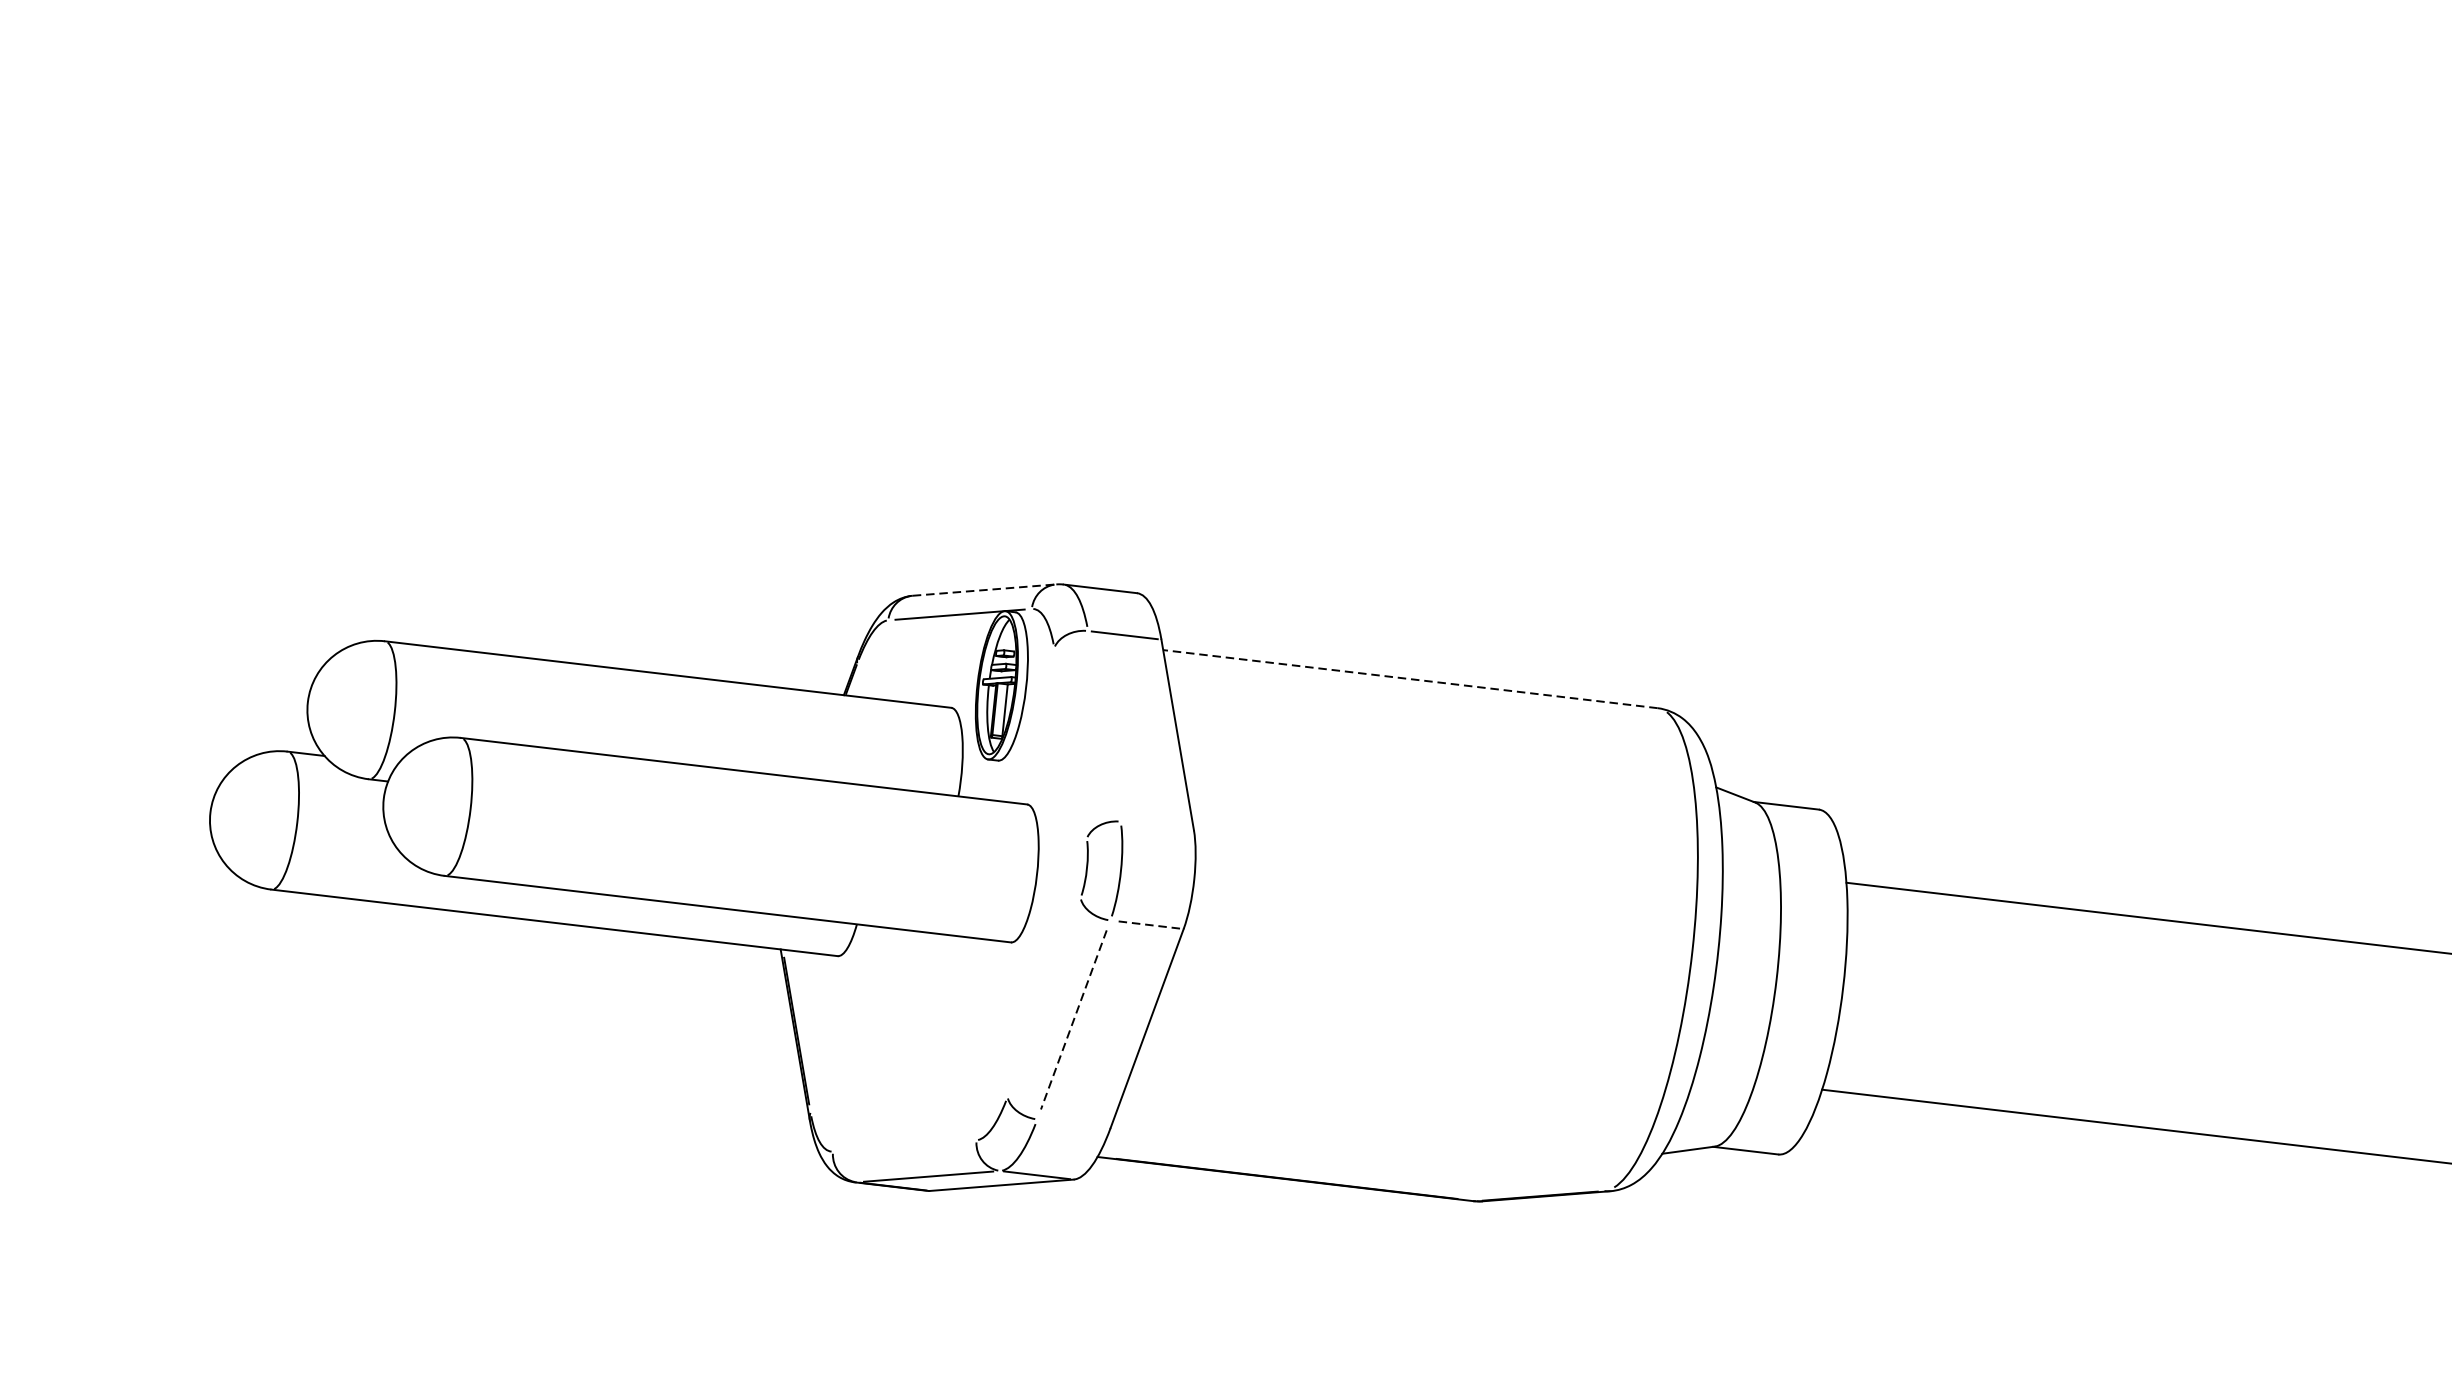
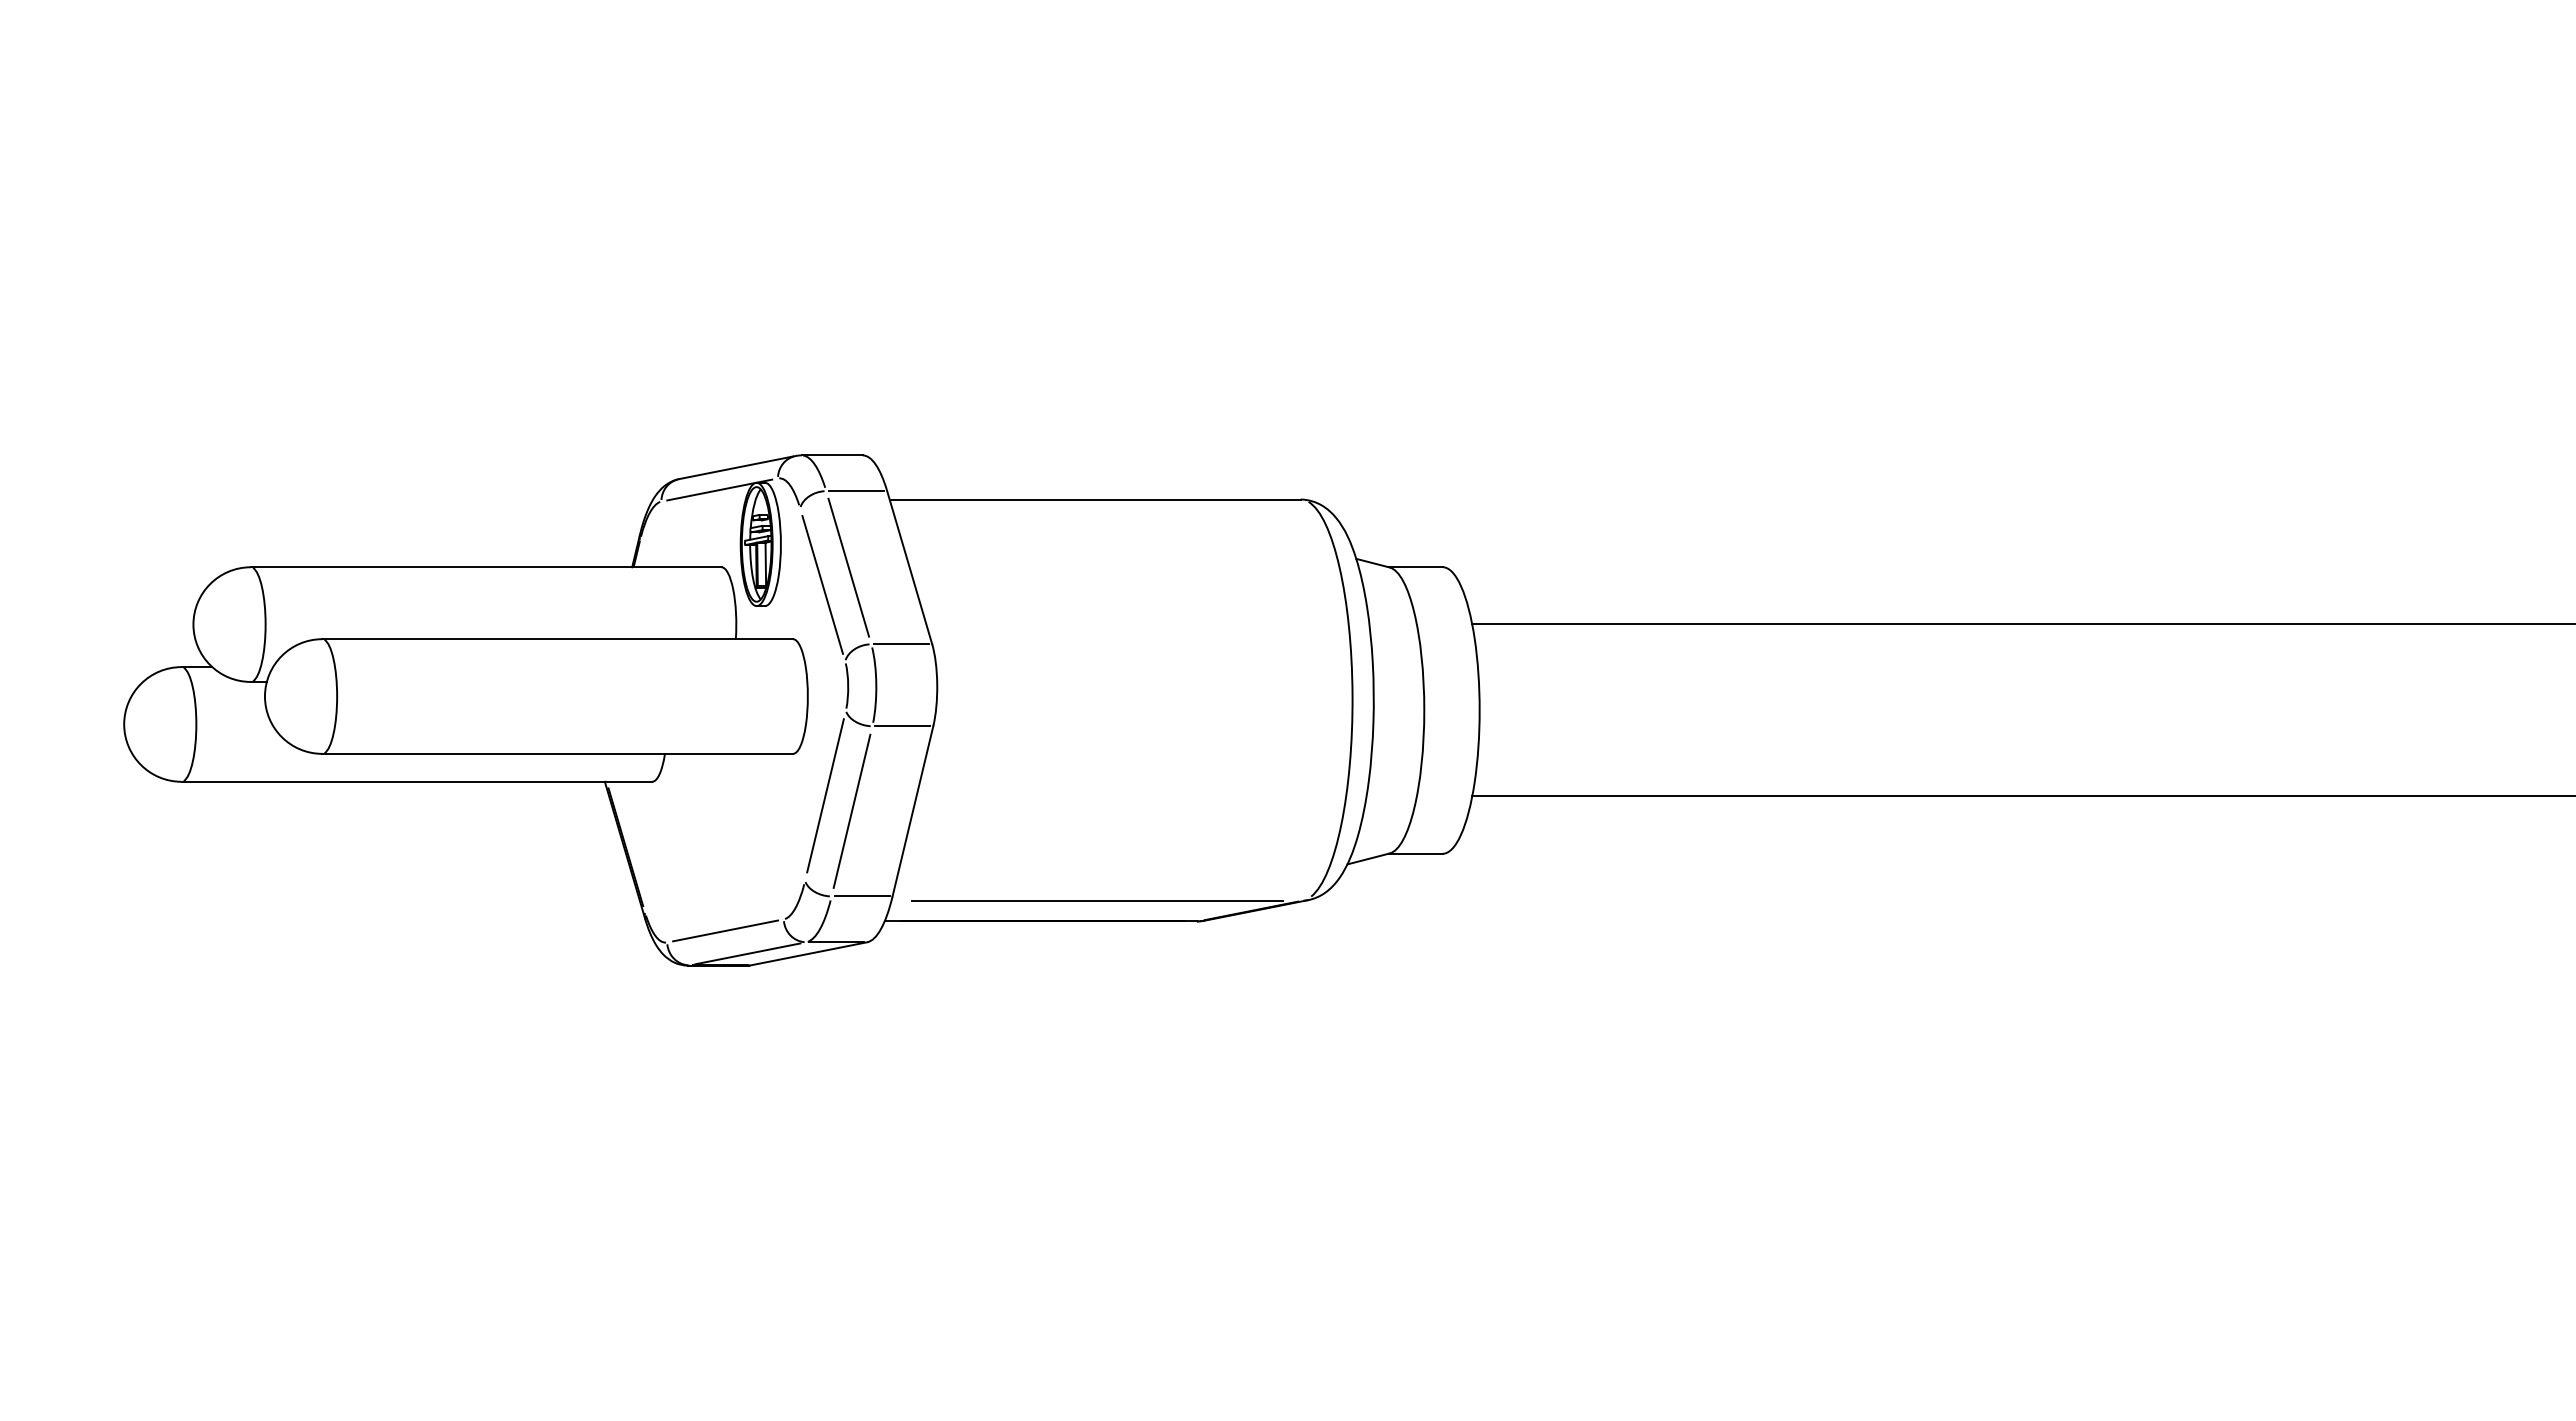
line: (984, 590) -> (737, 467), dashed -> solid
line: (1409, 678) -> (1094, 499), dashed -> solid
line: (1104, 726) -> (848, 567), added
line: (1070, 742) -> (822, 584), added
line: (1156, 826) -> (901, 644), added
line: (1146, 924) -> (902, 726), dashed -> solid
line: (1044, 997) -> (825, 795), added
line: (1074, 1020) -> (852, 811), dashed -> solid
line: (1073, 1123) -> (861, 896), added
line: (904, 1145) -> (725, 930), added
line: (1356, 1161) -> (1097, 900), added

